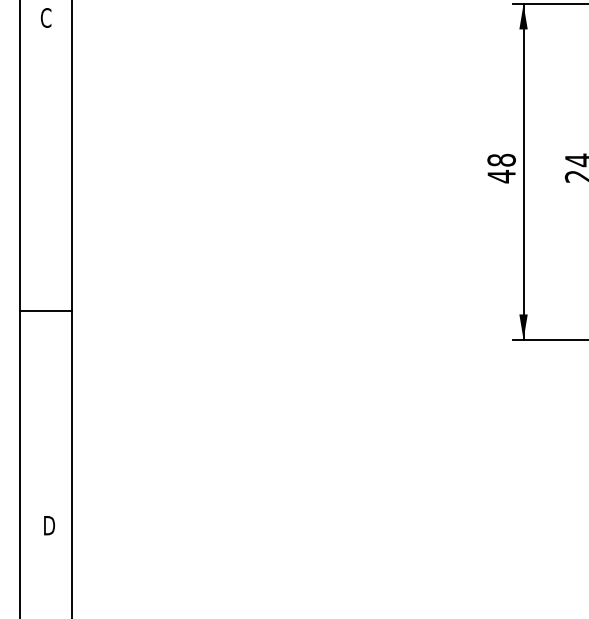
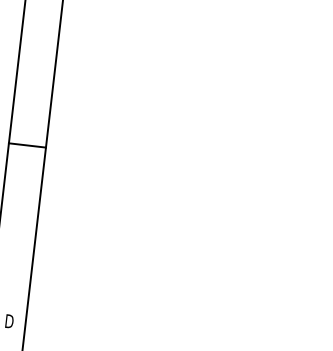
line: (45, 311) -> (27, 145), moved

